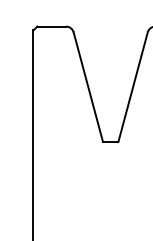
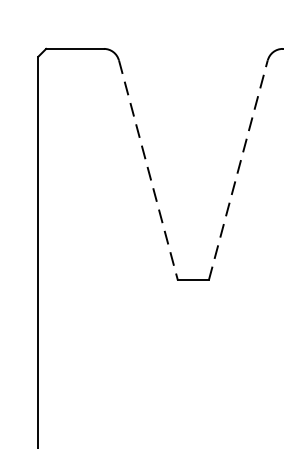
line: (88, 87) -> (148, 171), solid -> dashed
line: (133, 87) -> (239, 171), solid -> dashed

